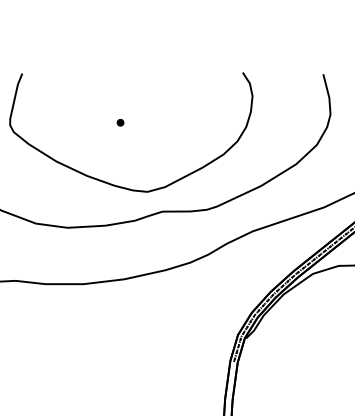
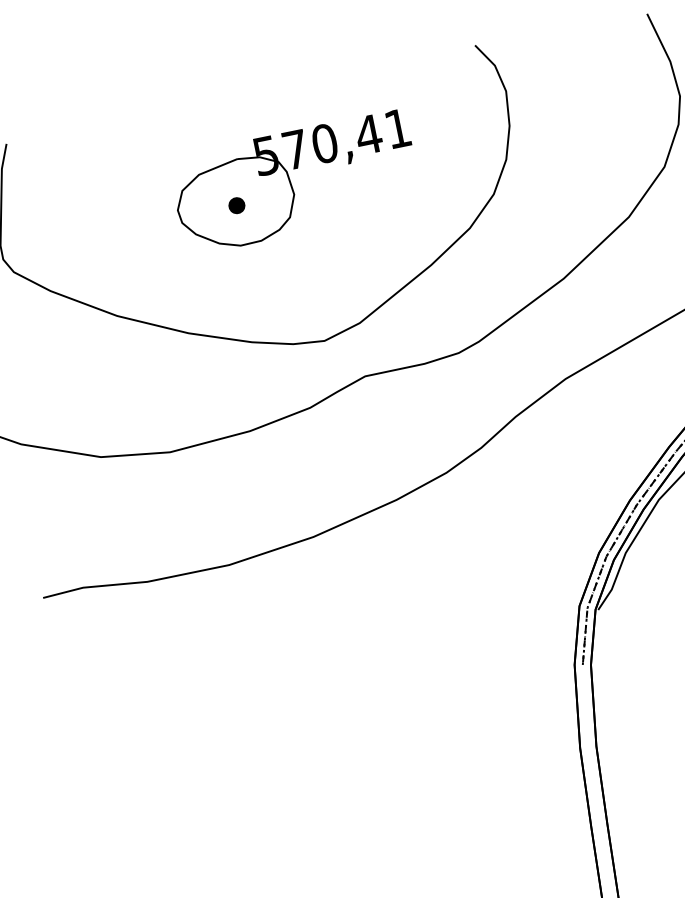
part: (148, 117) -> (294, 182), added

